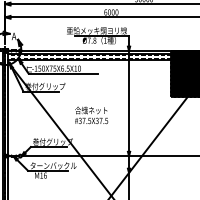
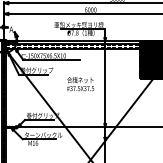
text: (91, 115) -> (80, 84), moved

